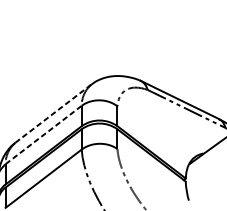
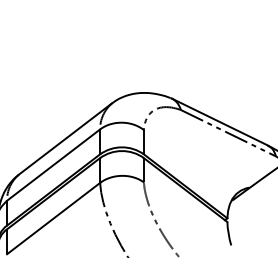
line: (53, 114) -> (65, 139), dashed -> solid
line: (43, 135) -> (53, 165), dashed -> solid

